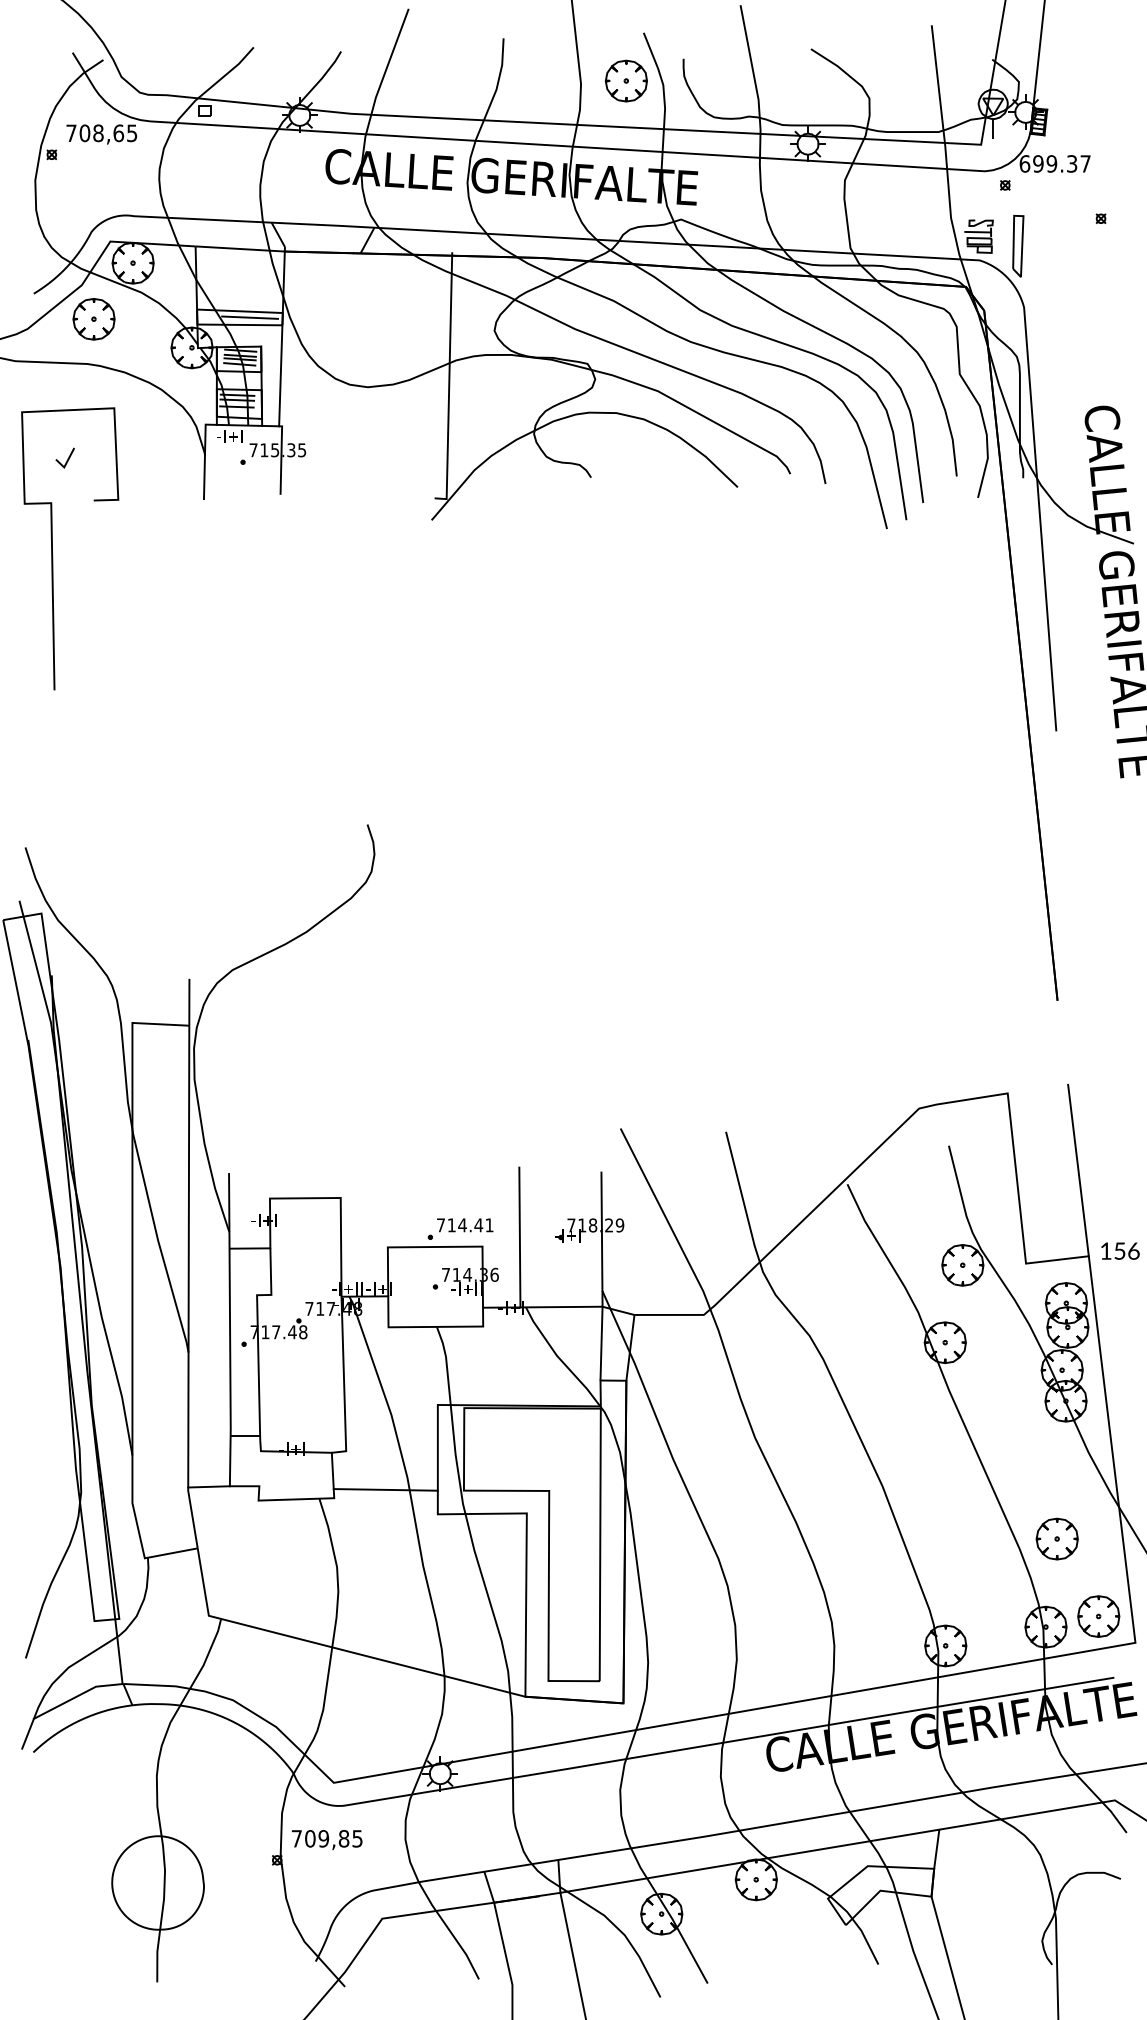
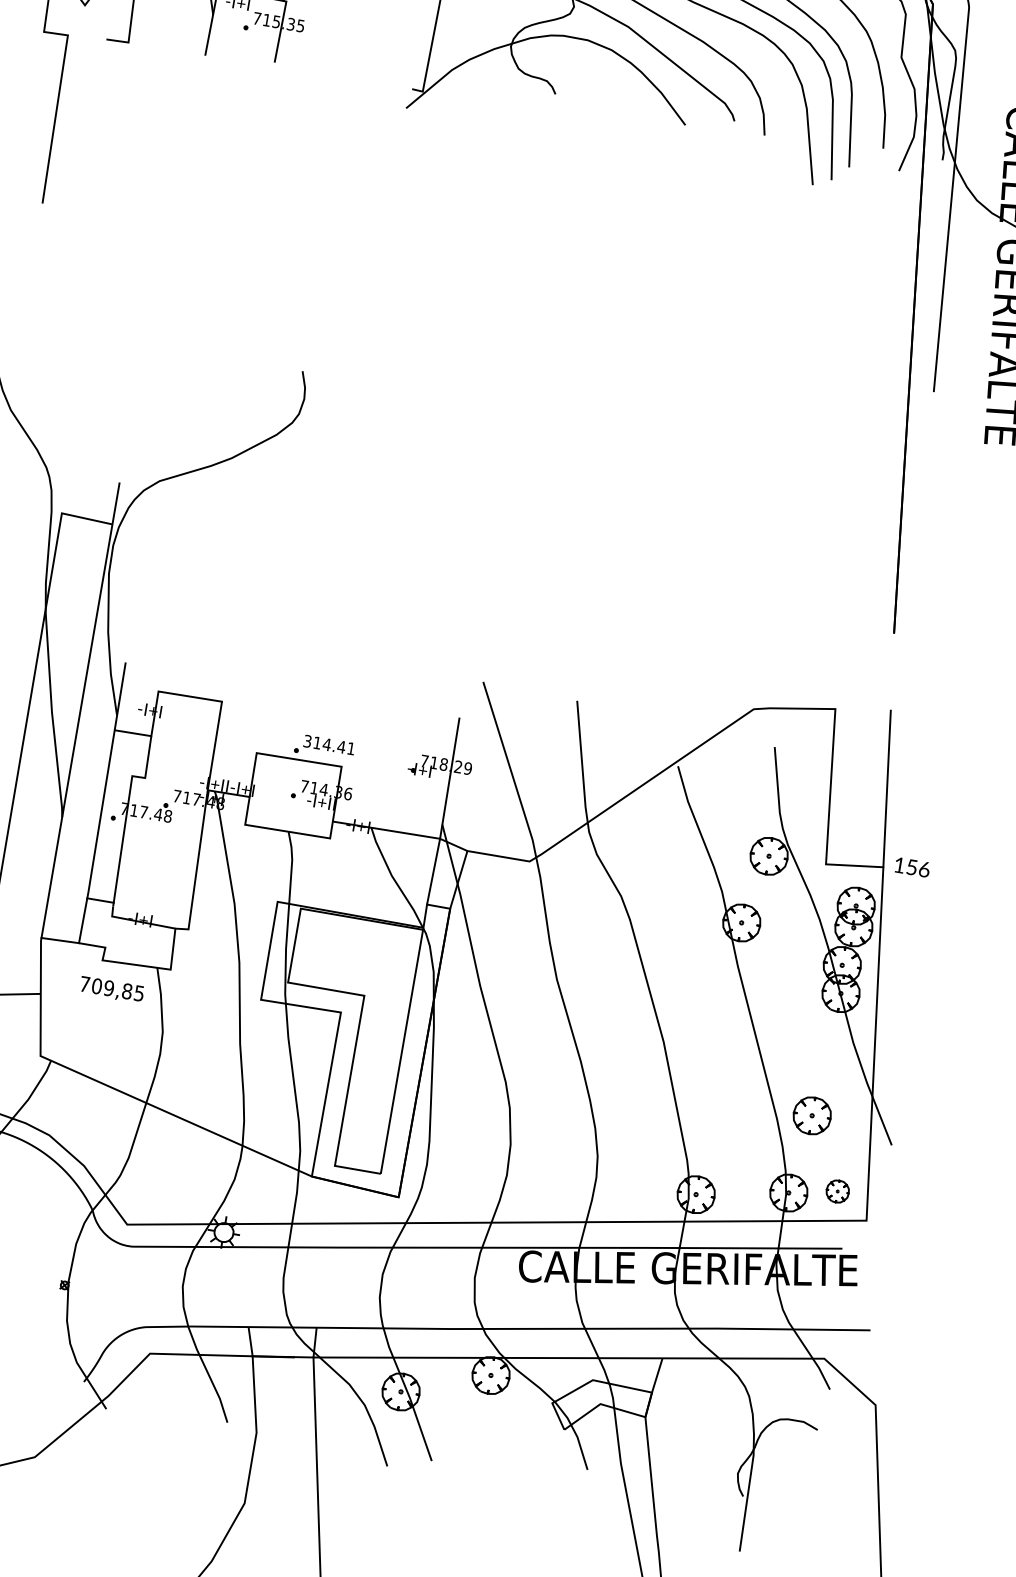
text: (440, 1225) -> (307, 741), 714.41 -> 314.41
line: (519, 1237) -> (376, 764), removed
line: (385, 1489) -> (217, 969), removed
part: (1098, 1616) -> (837, 1191), size x0.6
text: (327, 1839) -> (112, 989), moved

